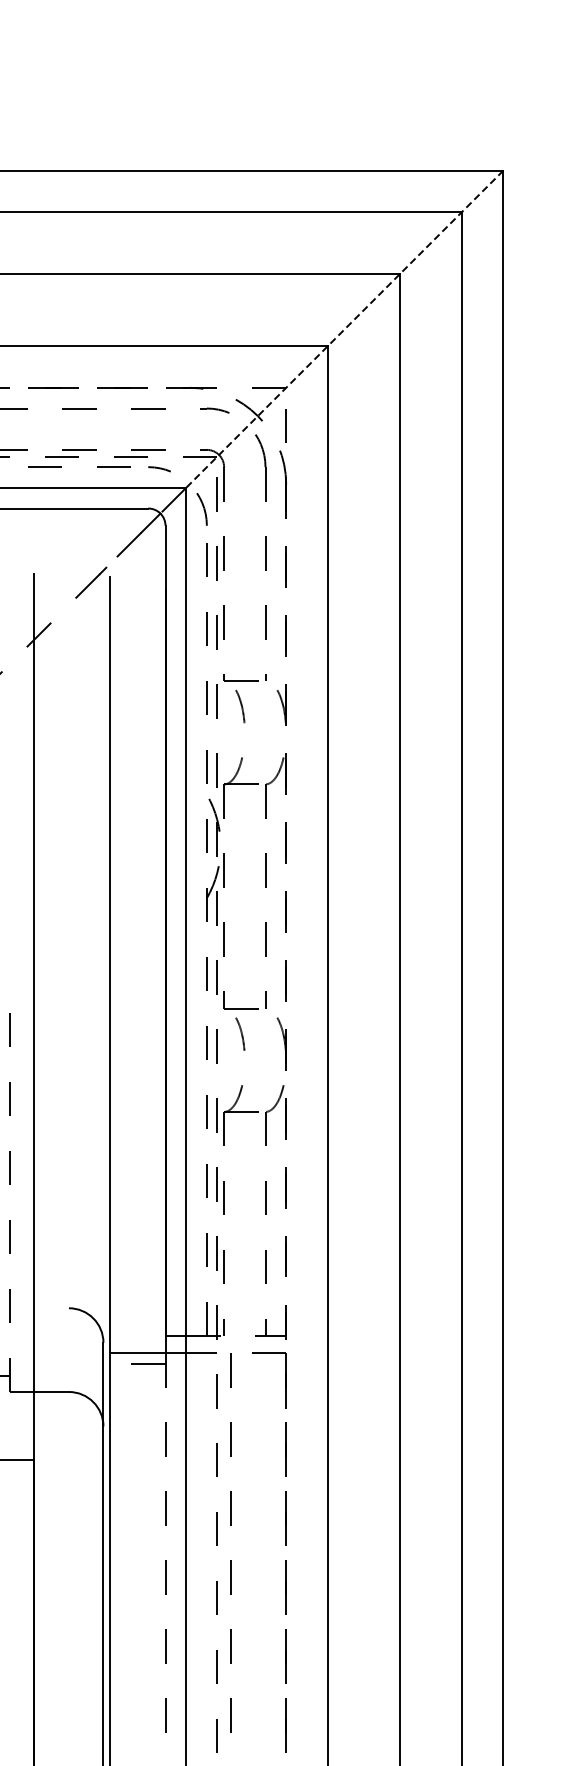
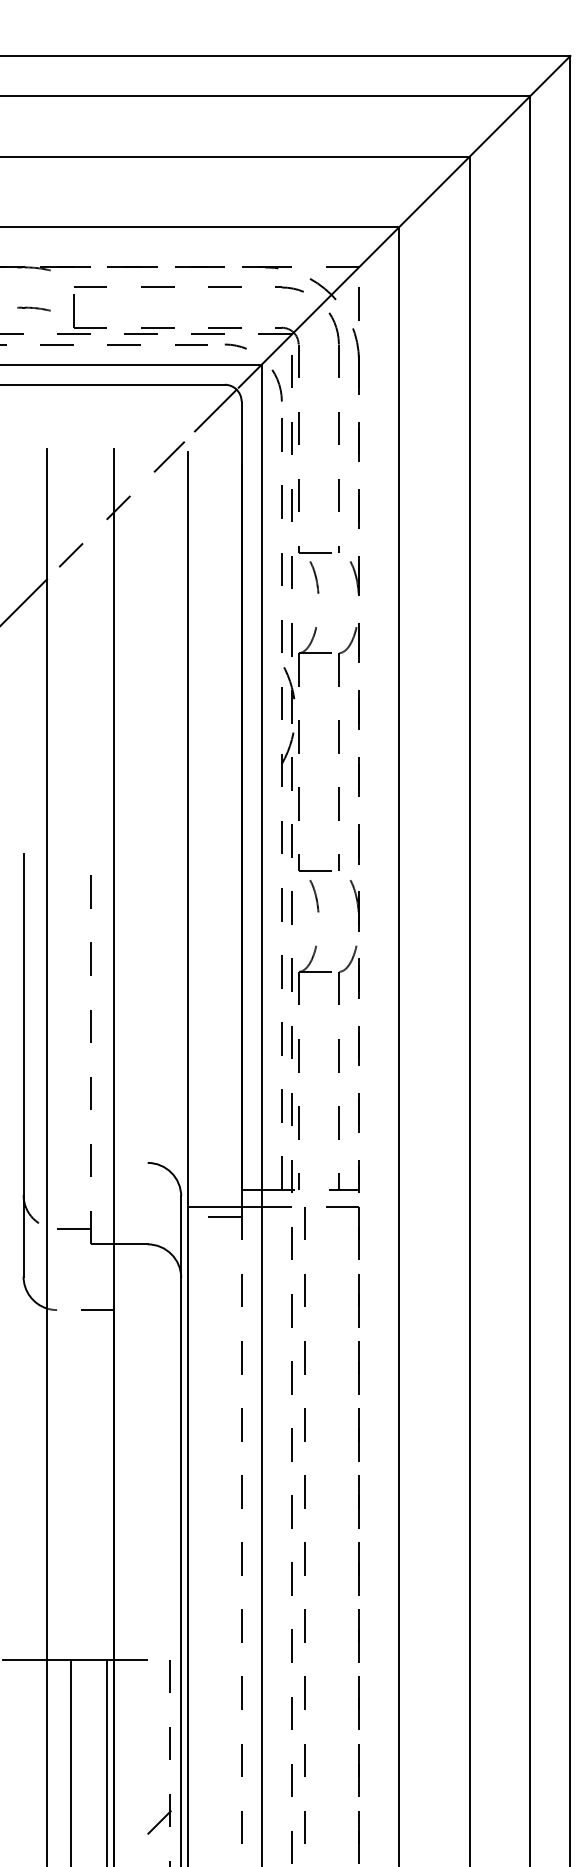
line: (344, 329) -> (415, 210), dashed -> solid

